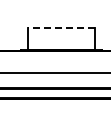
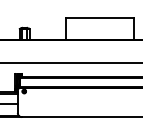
line: (60, 28) -> (99, 17), dashed -> solid

